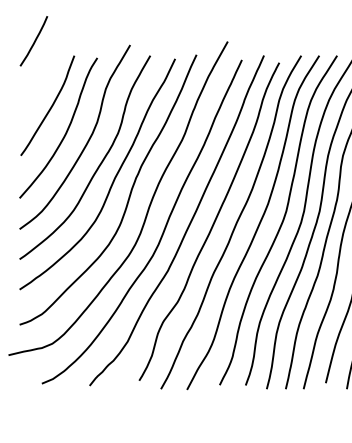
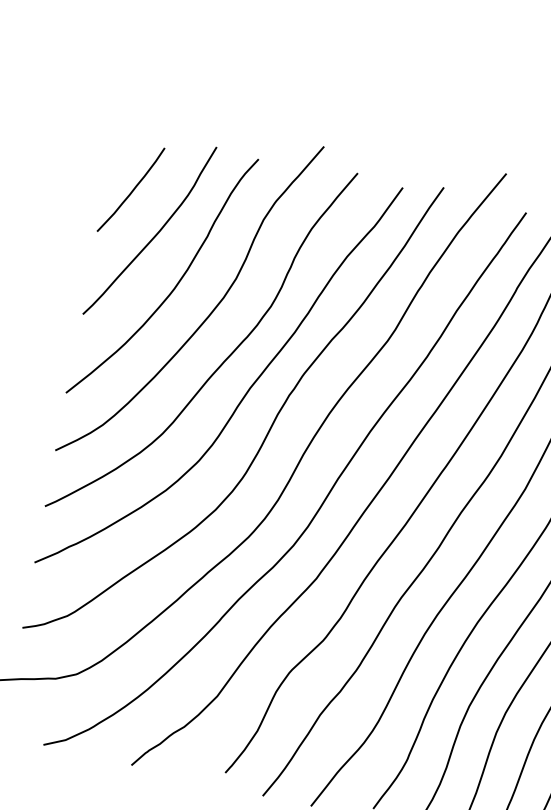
curve: (34, 41) -> (132, 190), moved

